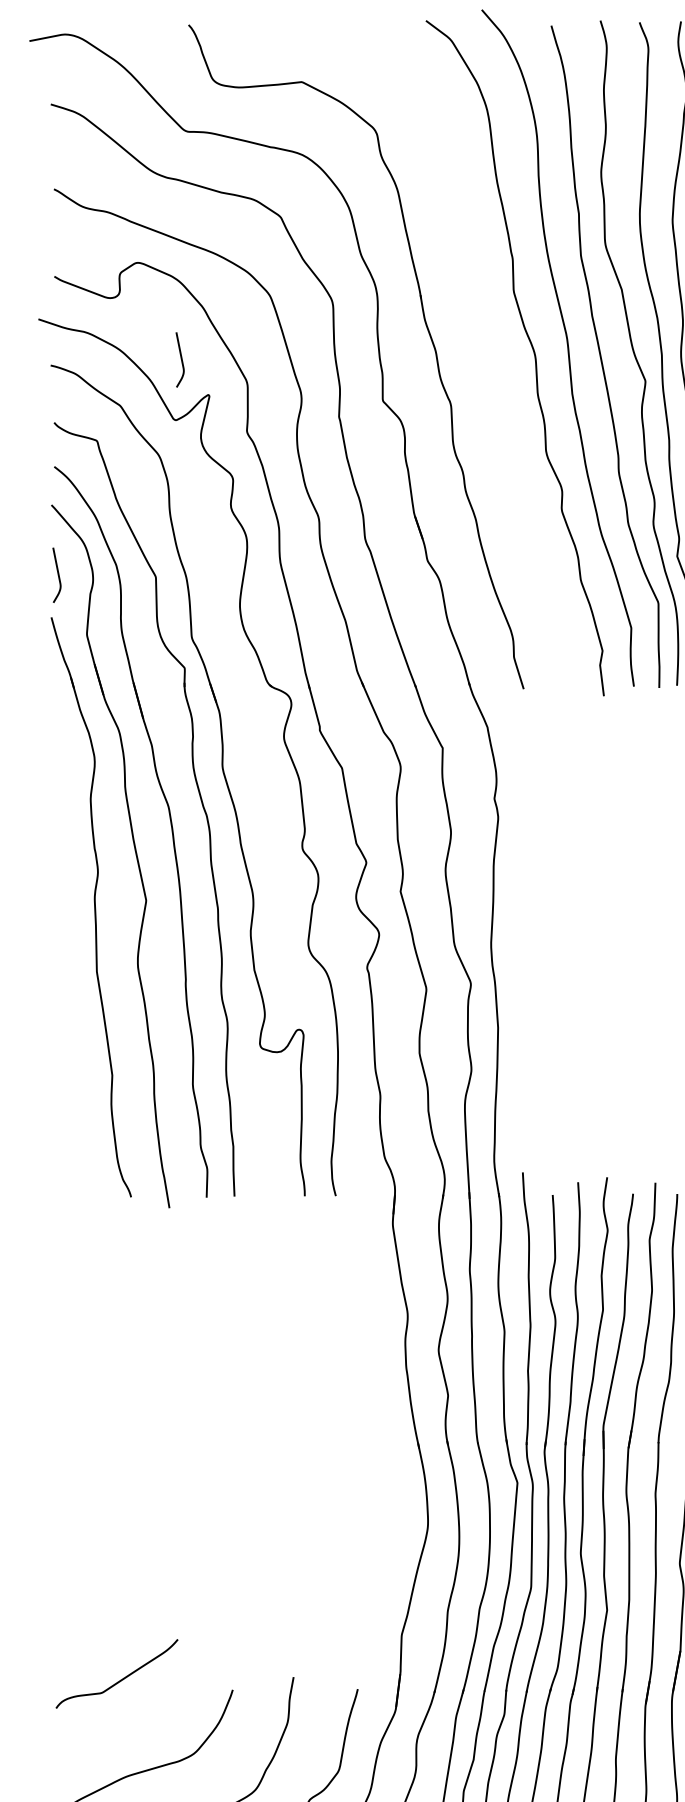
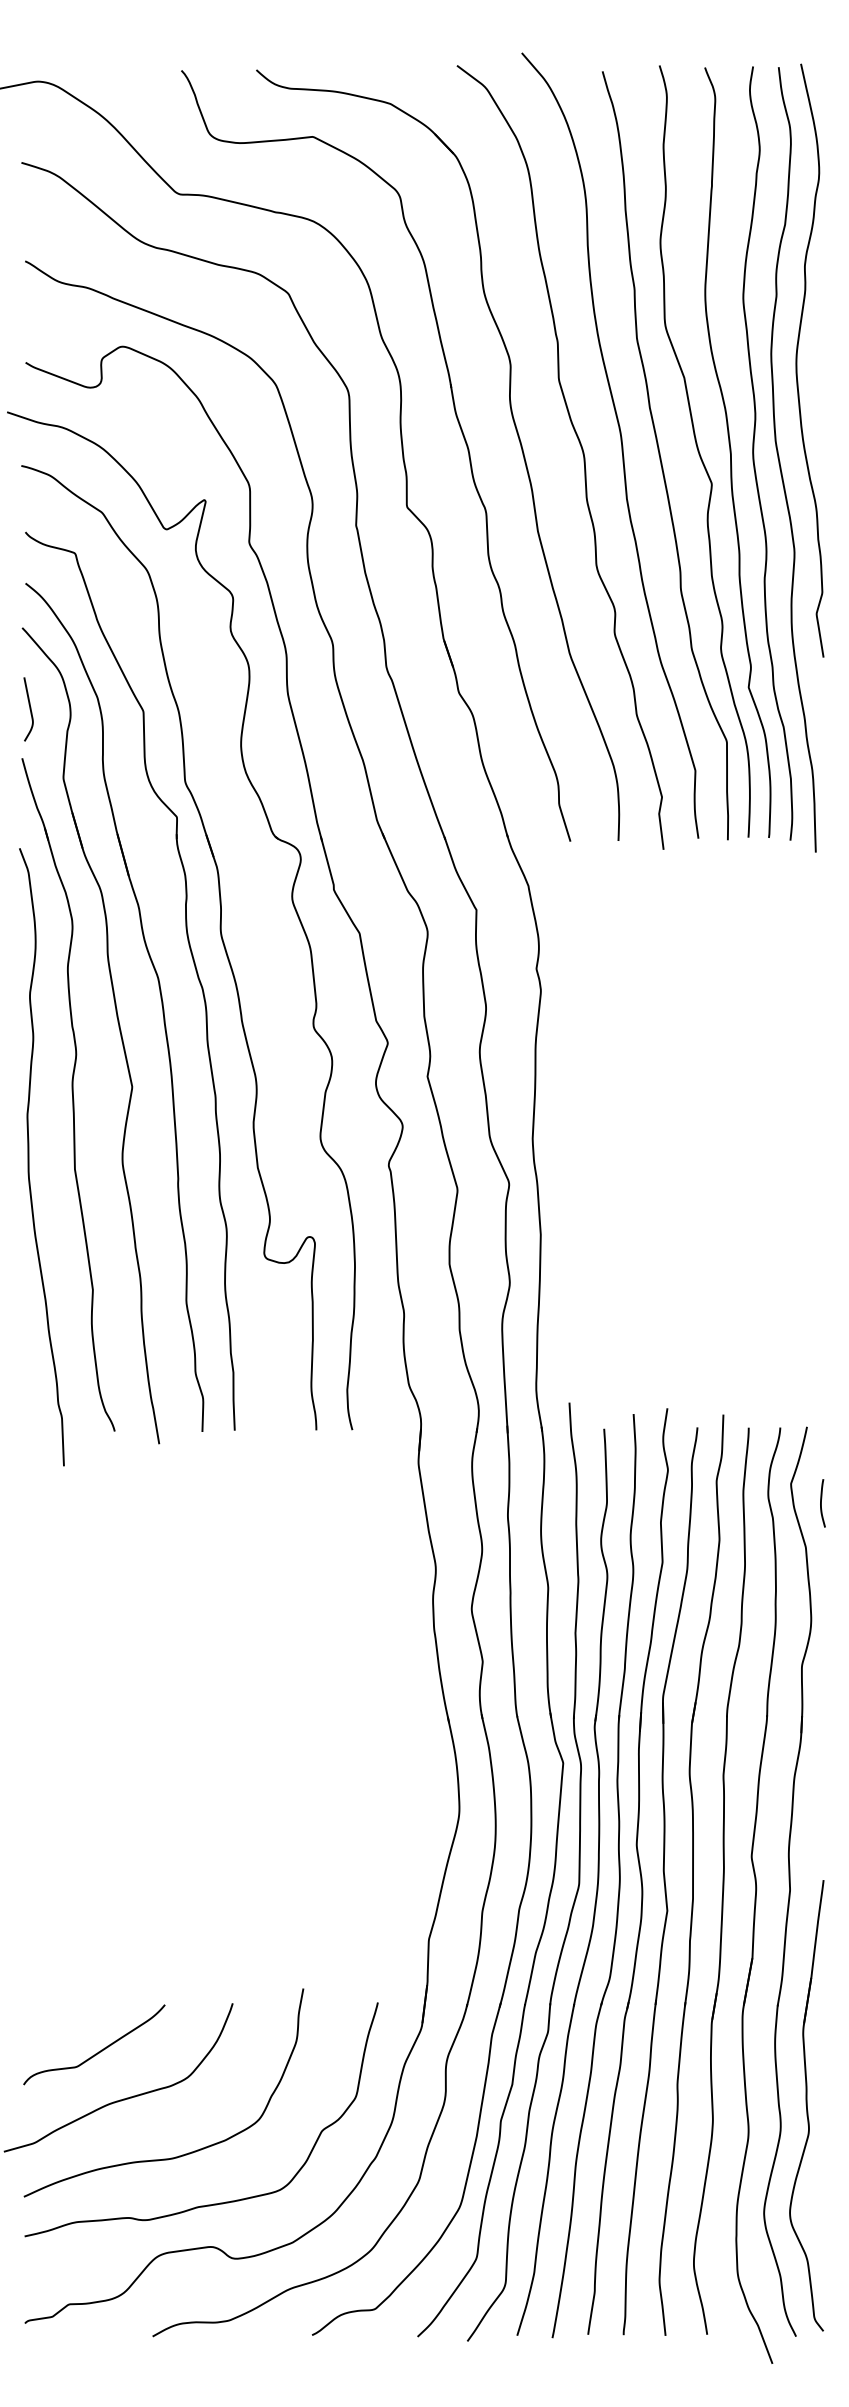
part: (476, 335) -> (515, 430), added
curve: (180, 360) -> (172, 459), removed
curve: (57, 961) -> (29, 1157), added
curve: (120, 1679) -> (98, 2051), moved

